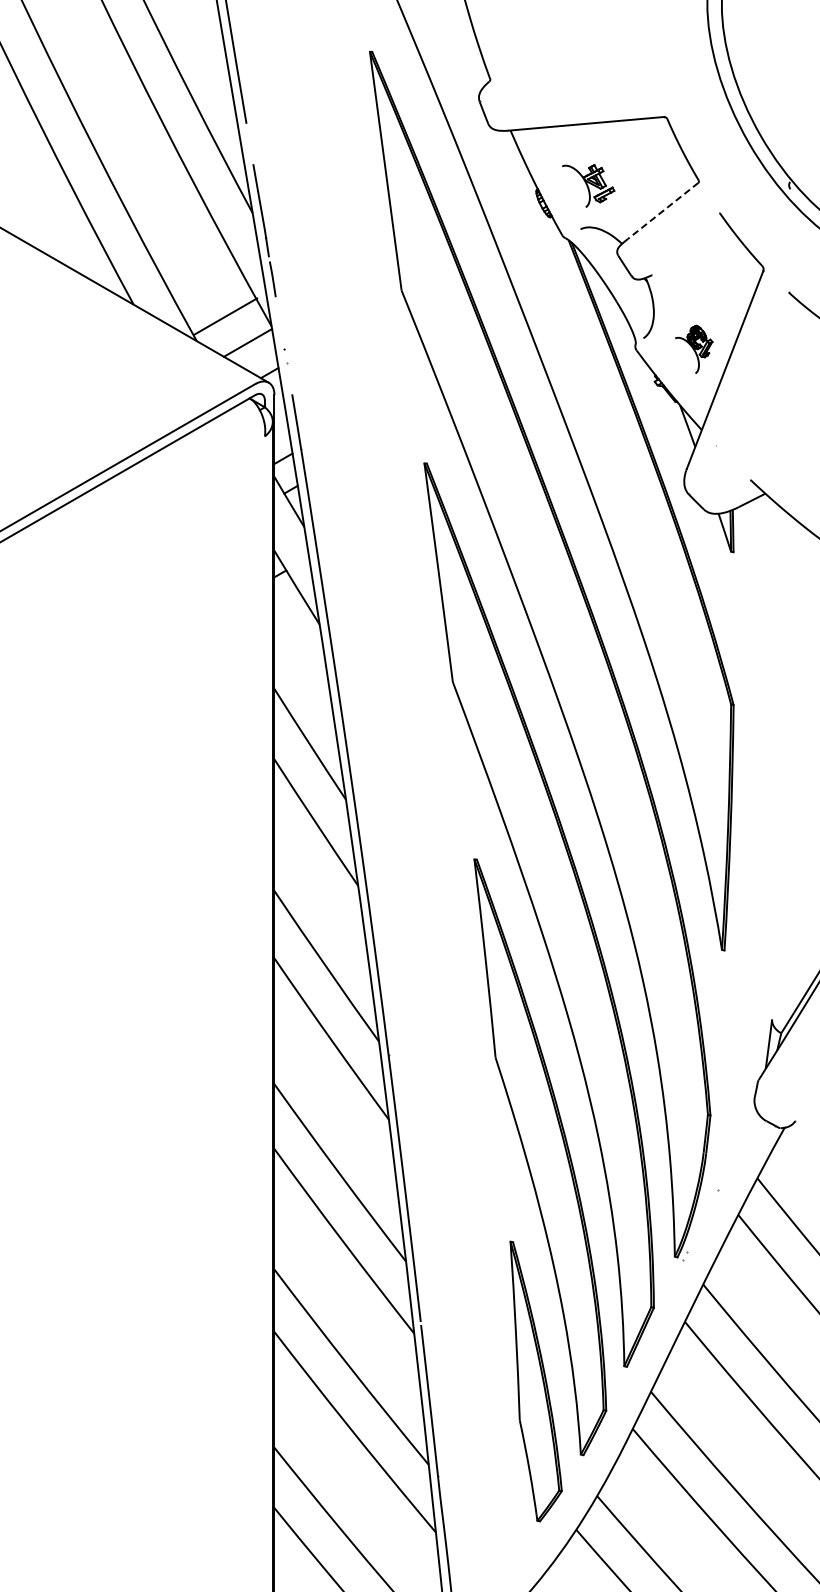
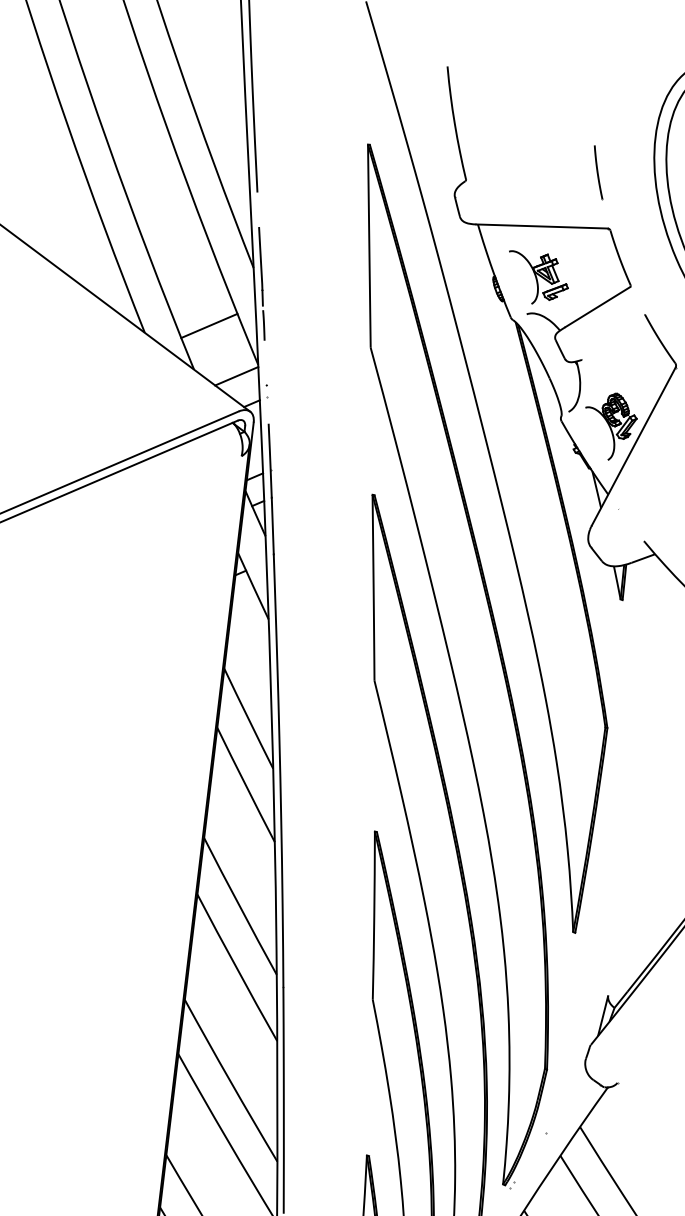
part: (645, 52) -> (598, 172), added
part: (588, 185) -> (537, 278), size x1.43
line: (663, 210) -> (598, 306), dashed -> solid
line: (225, 316) -> (209, 325), moved
part: (693, 349) -> (609, 426), size x1.67

